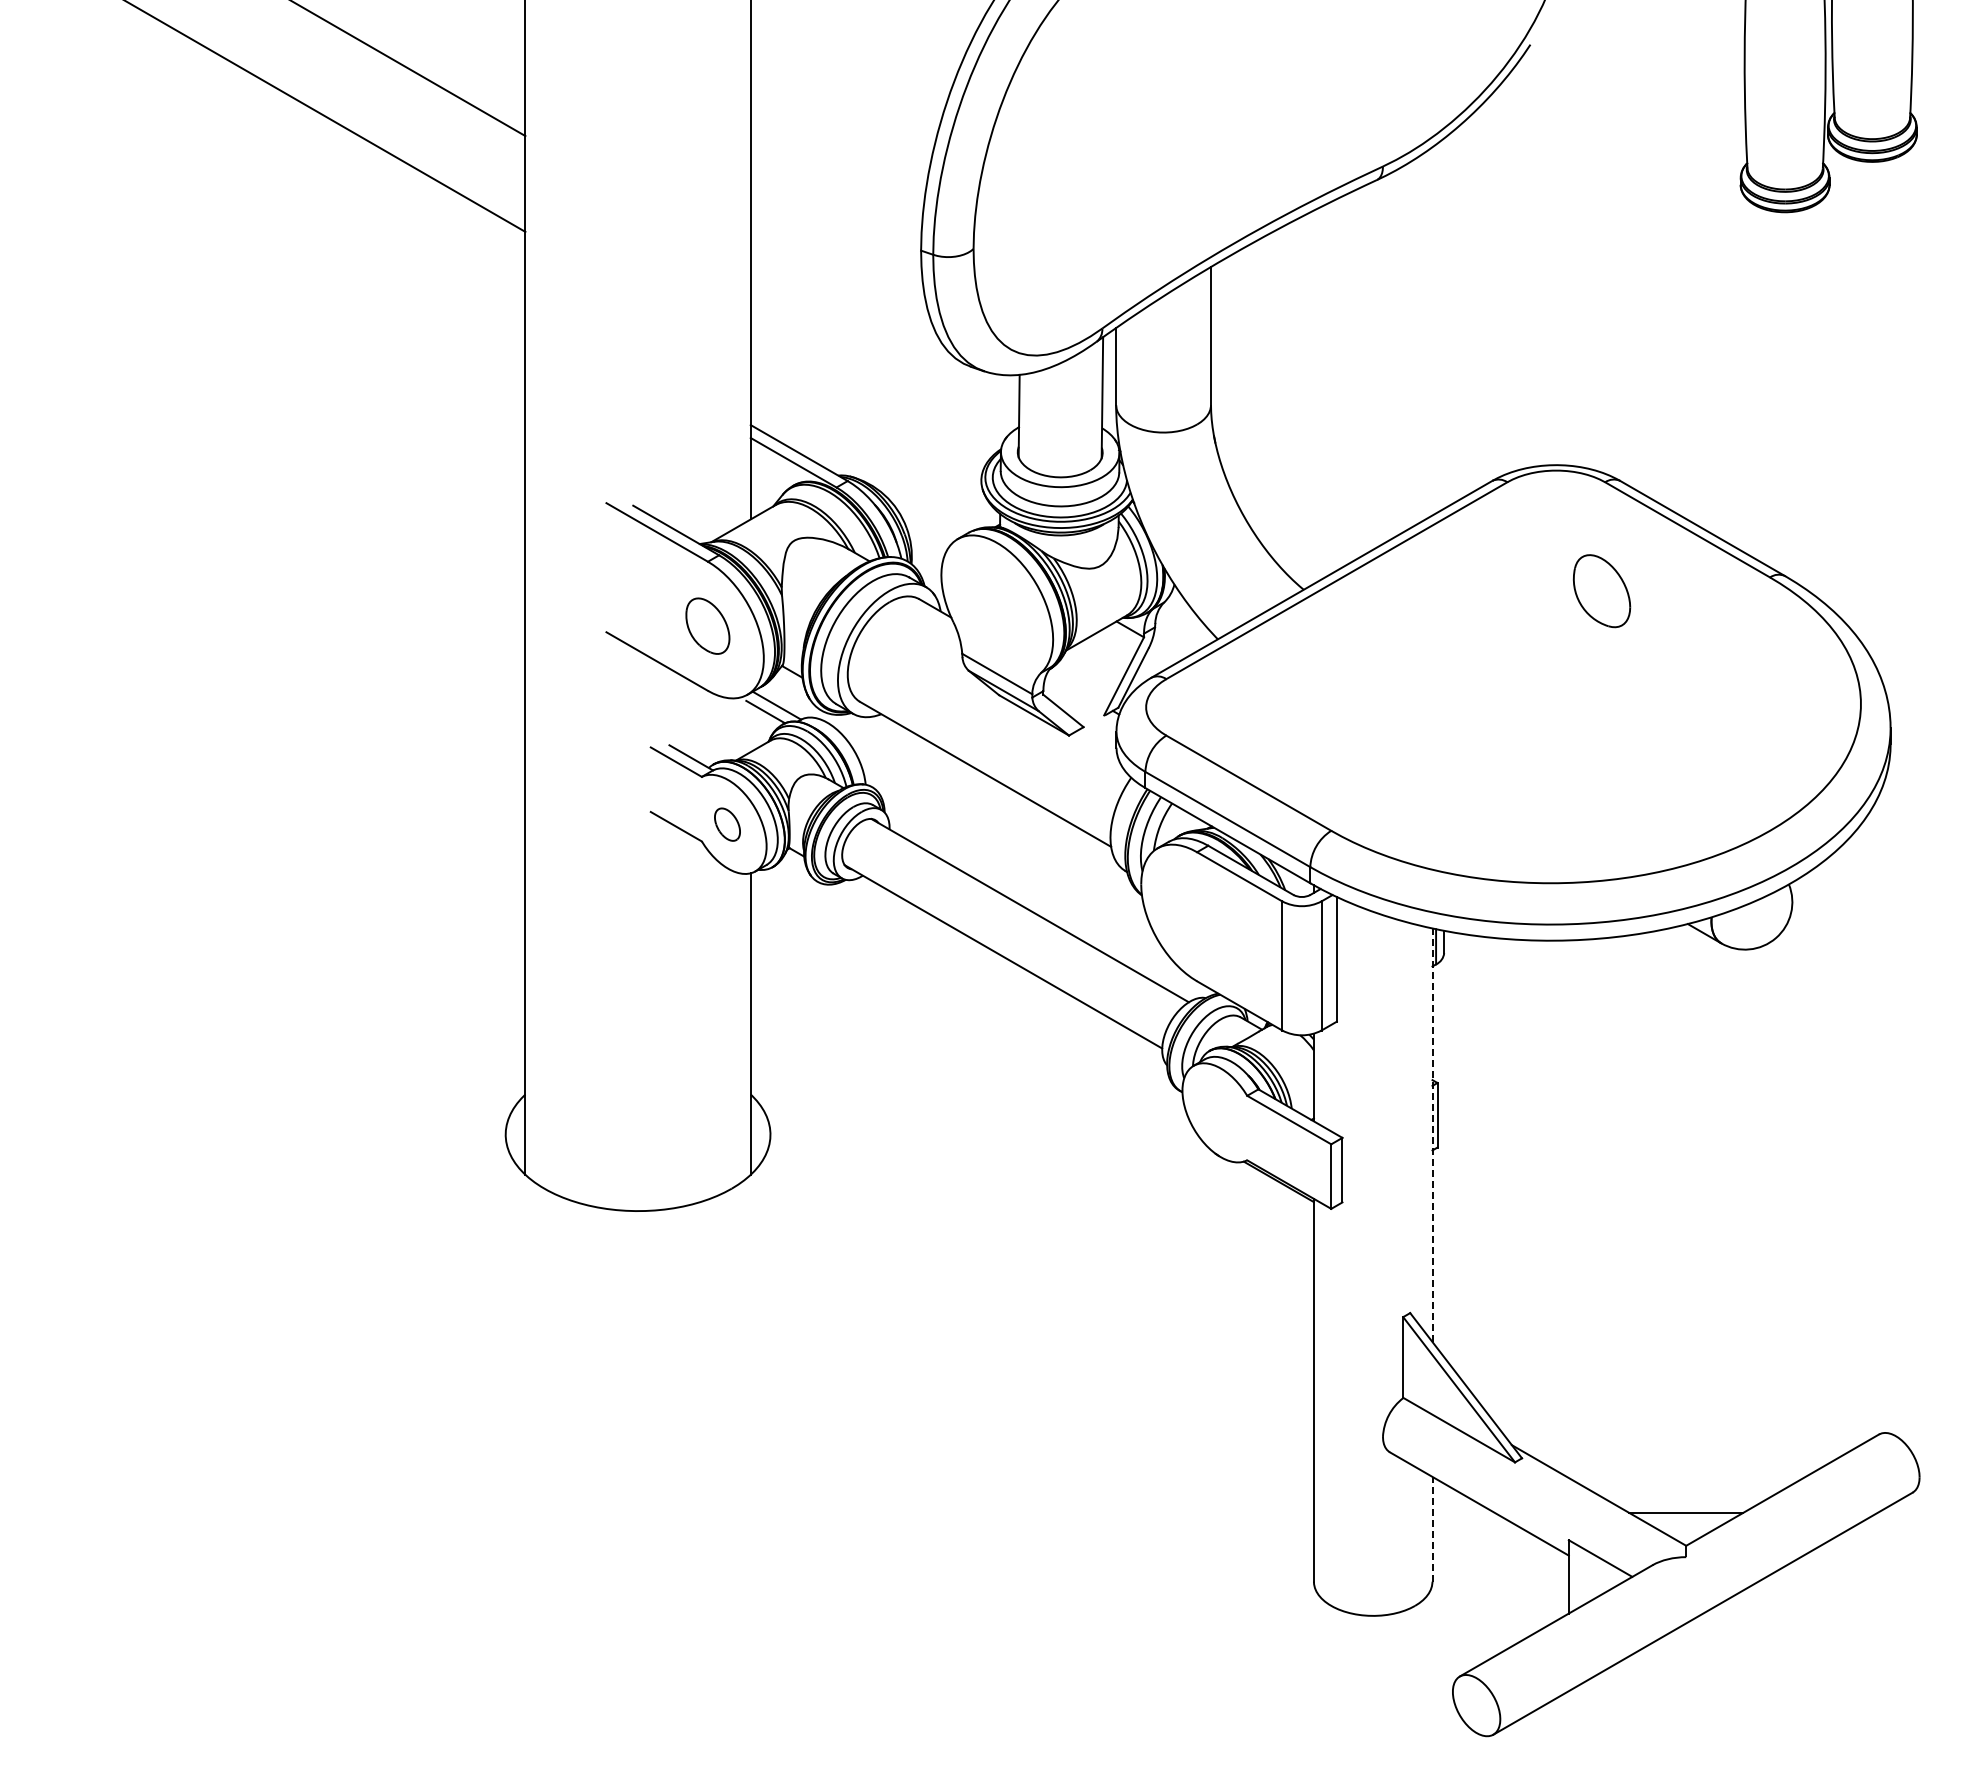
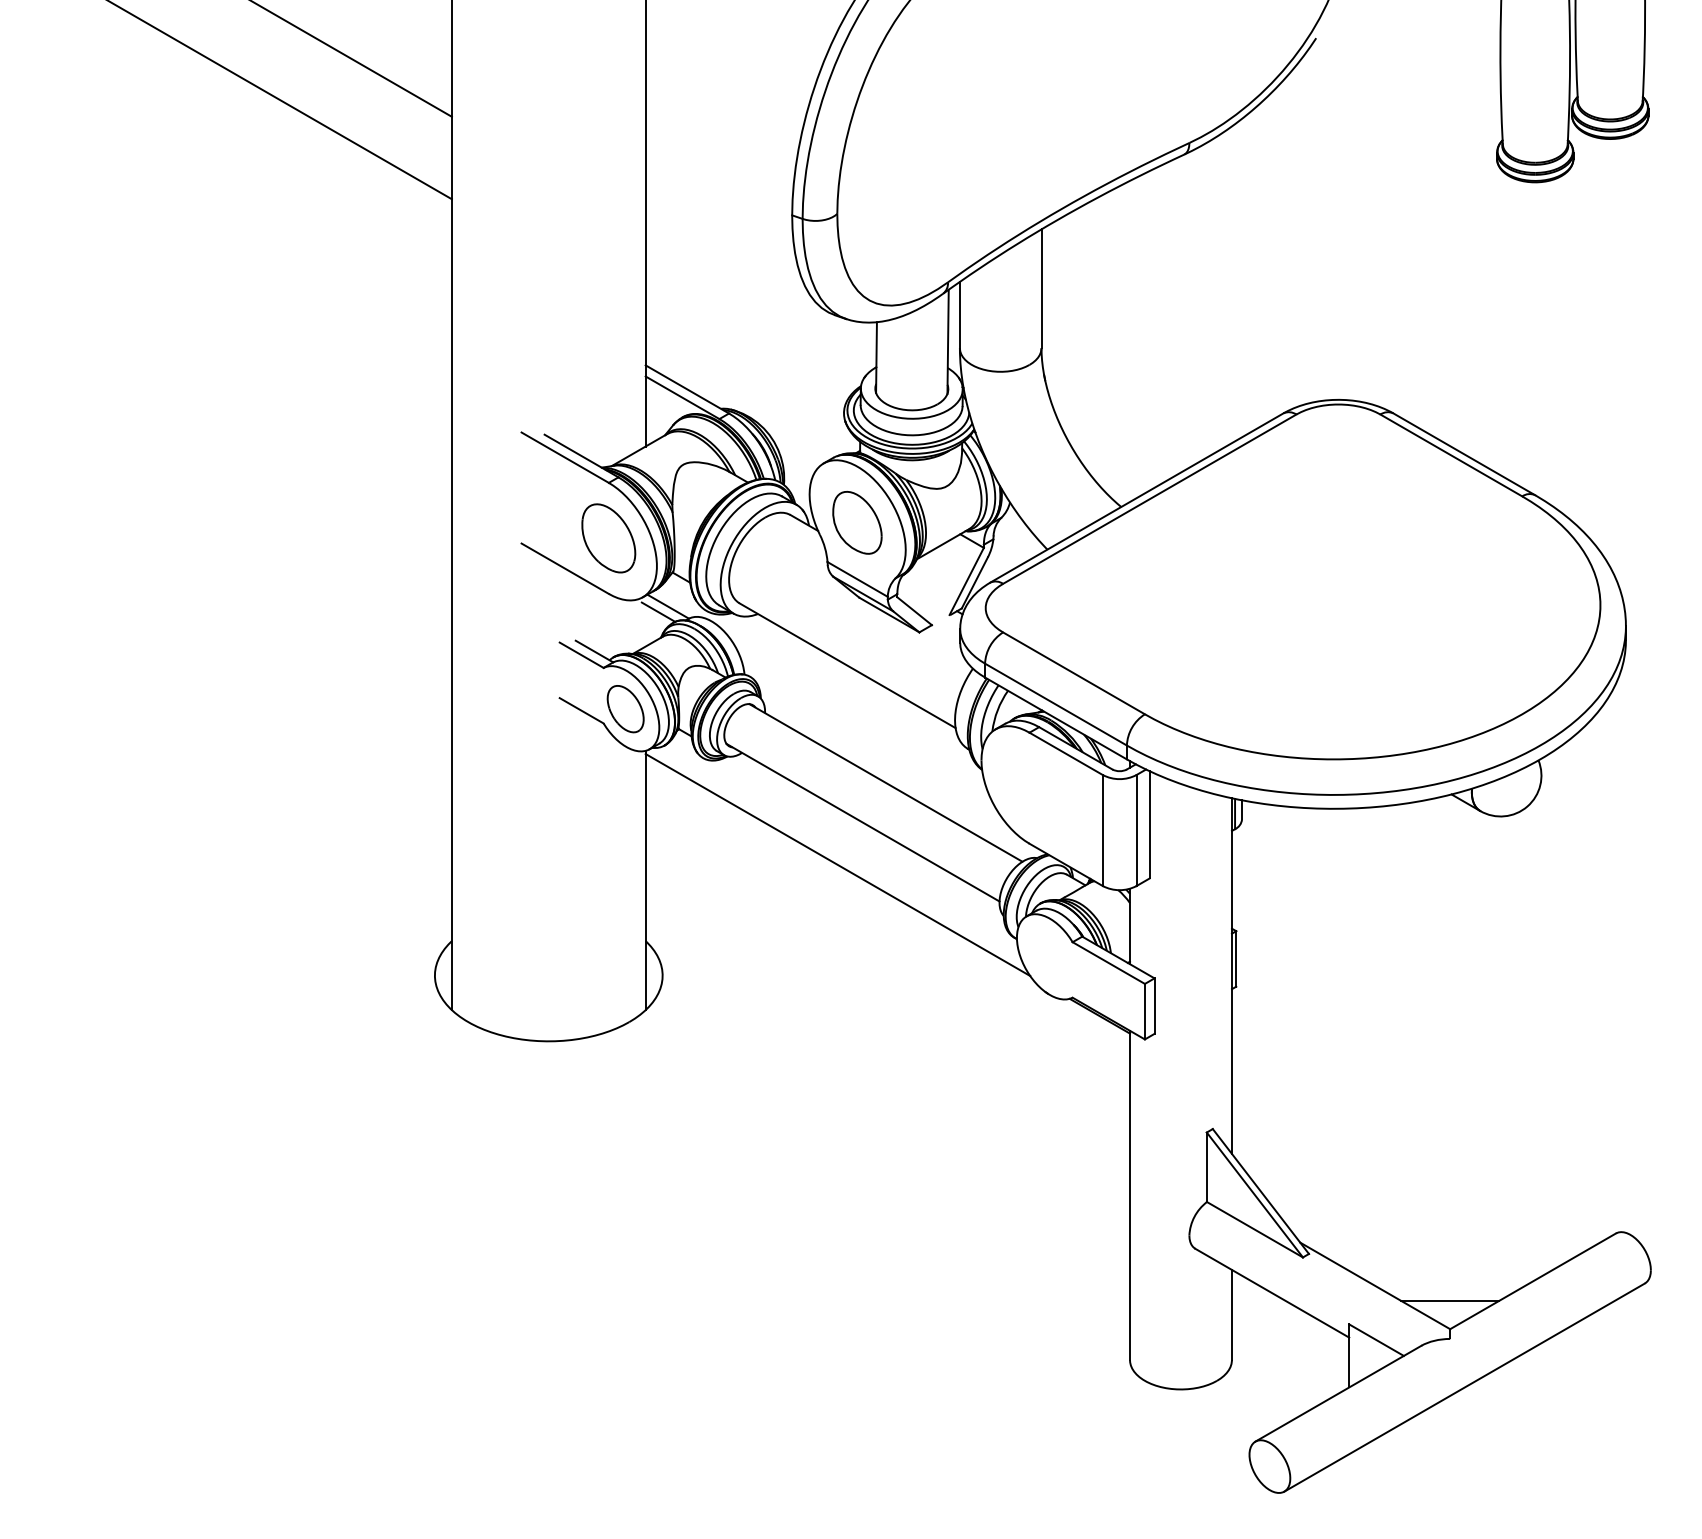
part: (1601, 591) -> (857, 523), moved
part: (707, 625) -> (608, 537), size x1.43
part: (727, 824) -> (625, 708), size x1.67
line: (973, 1006) -> (837, 865), added
line: (1432, 1135) -> (1231, 976), dashed -> solid
line: (1432, 1528) -> (1231, 1314), dashed -> solid

